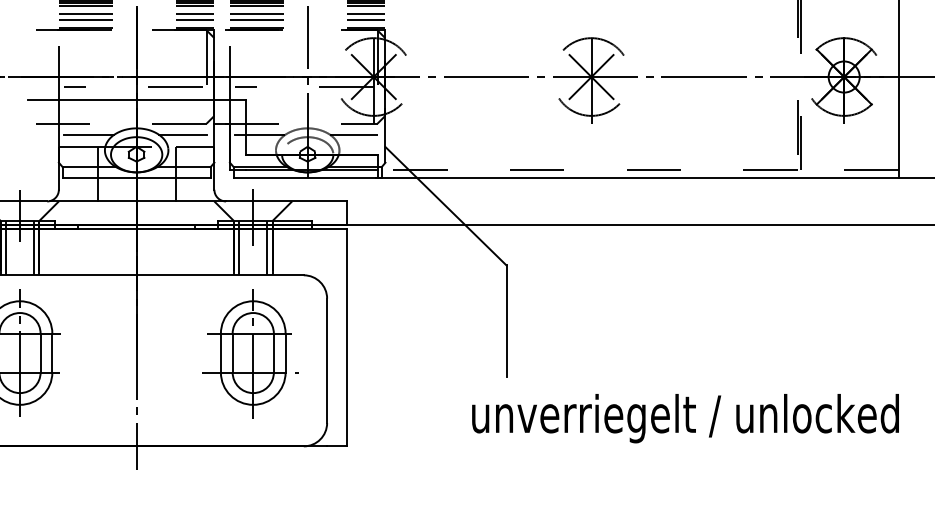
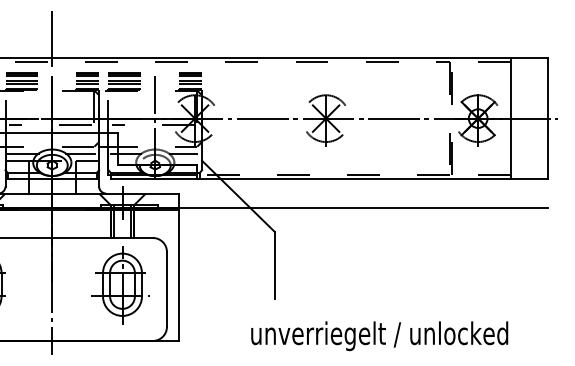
text: (685, 419) -> (379, 336), moved

